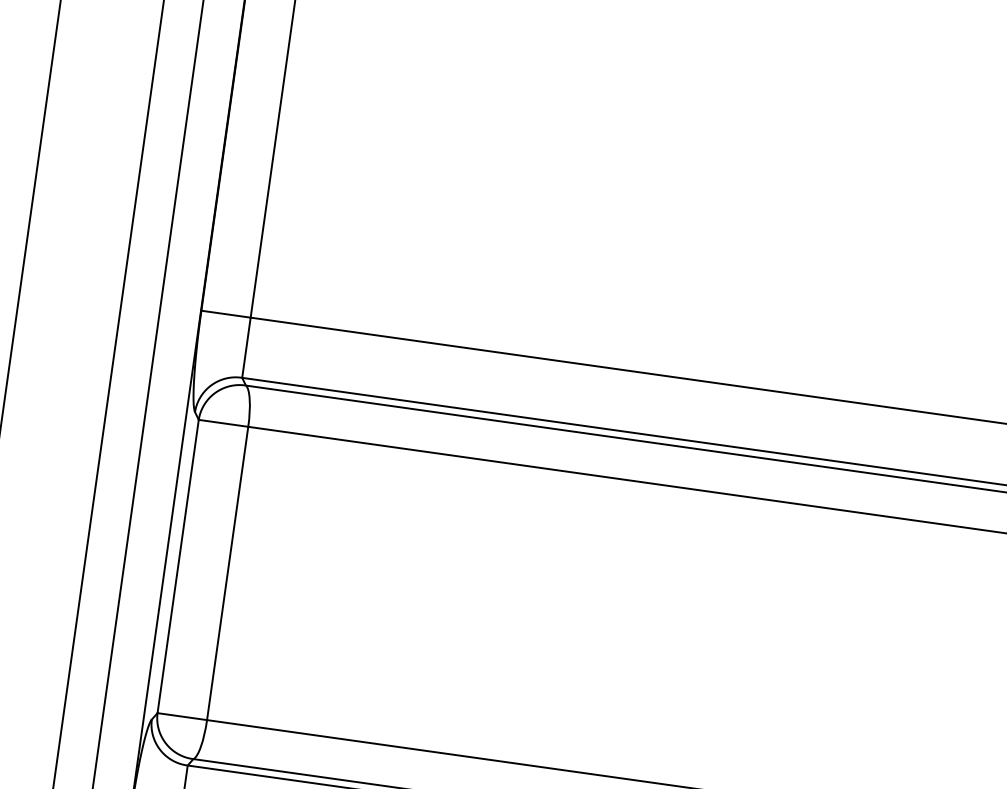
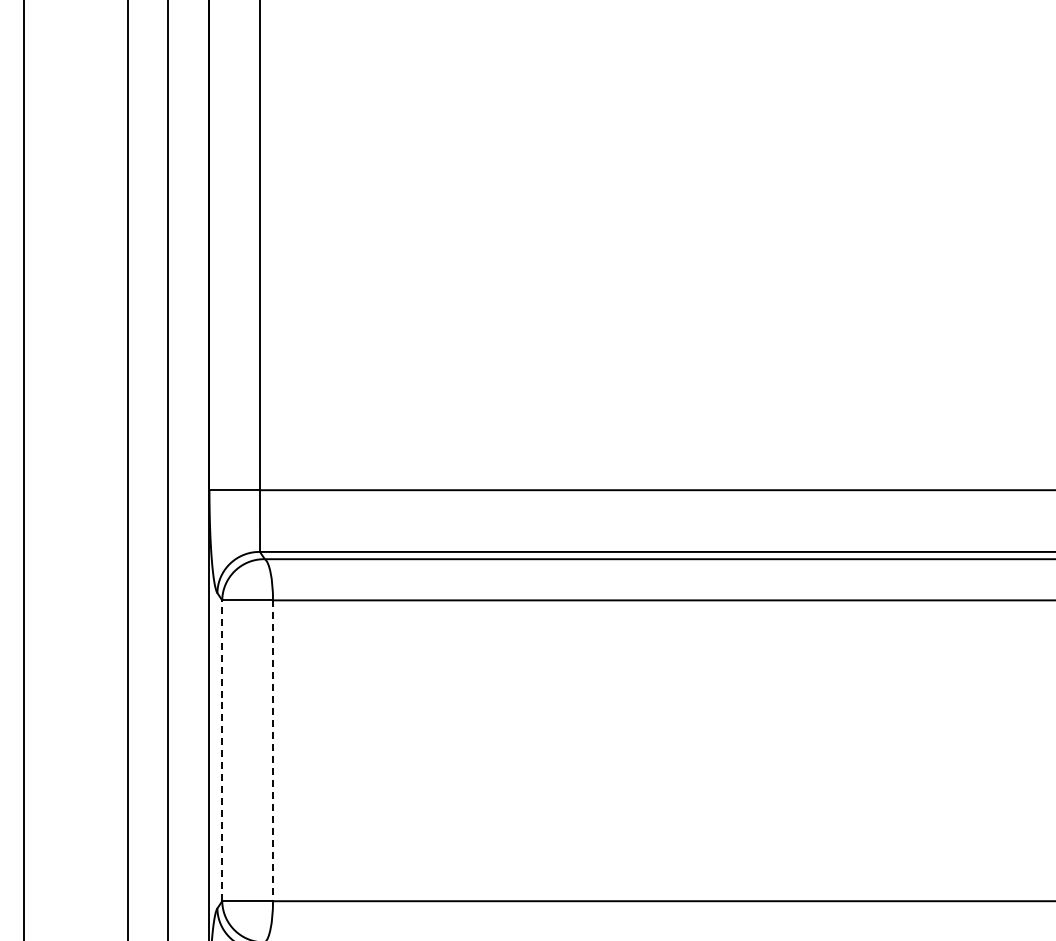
line: (178, 566) -> (222, 750), solid -> dashed
line: (228, 574) -> (273, 751), solid -> dashed

